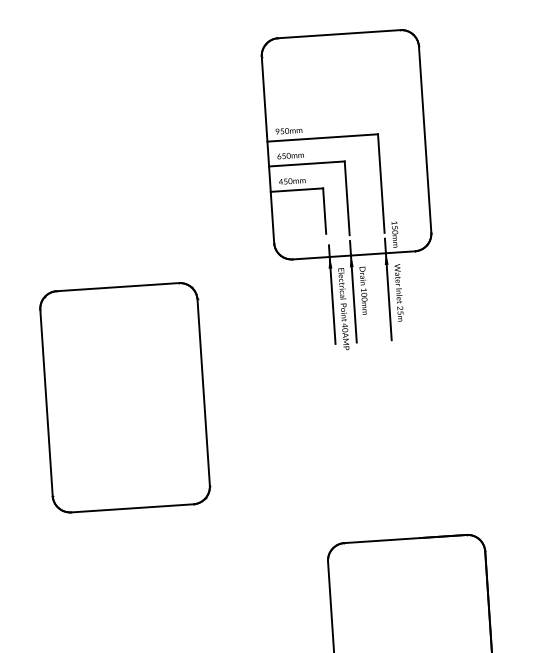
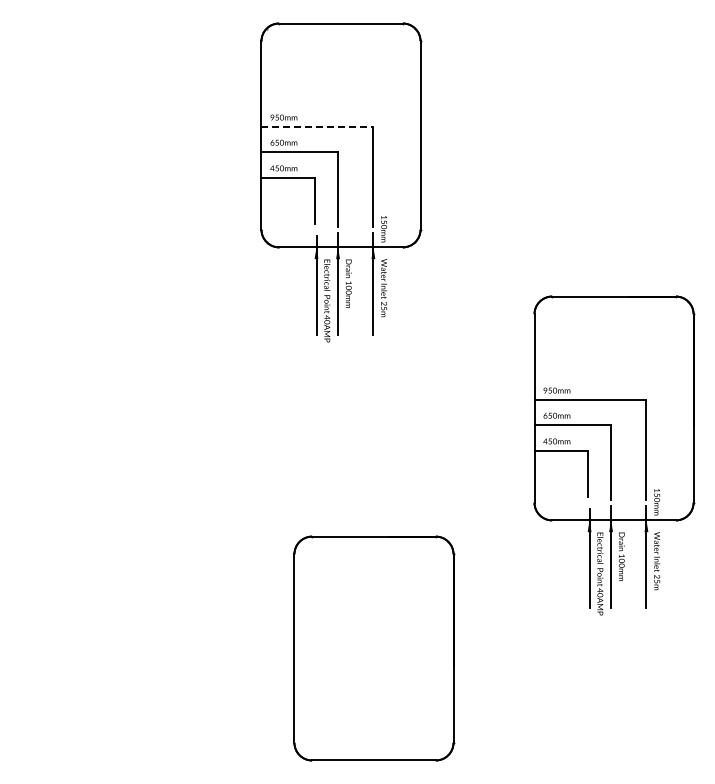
line: (322, 137) -> (317, 126), solid -> dashed
part: (124, 397) -> (100, 375), removed

